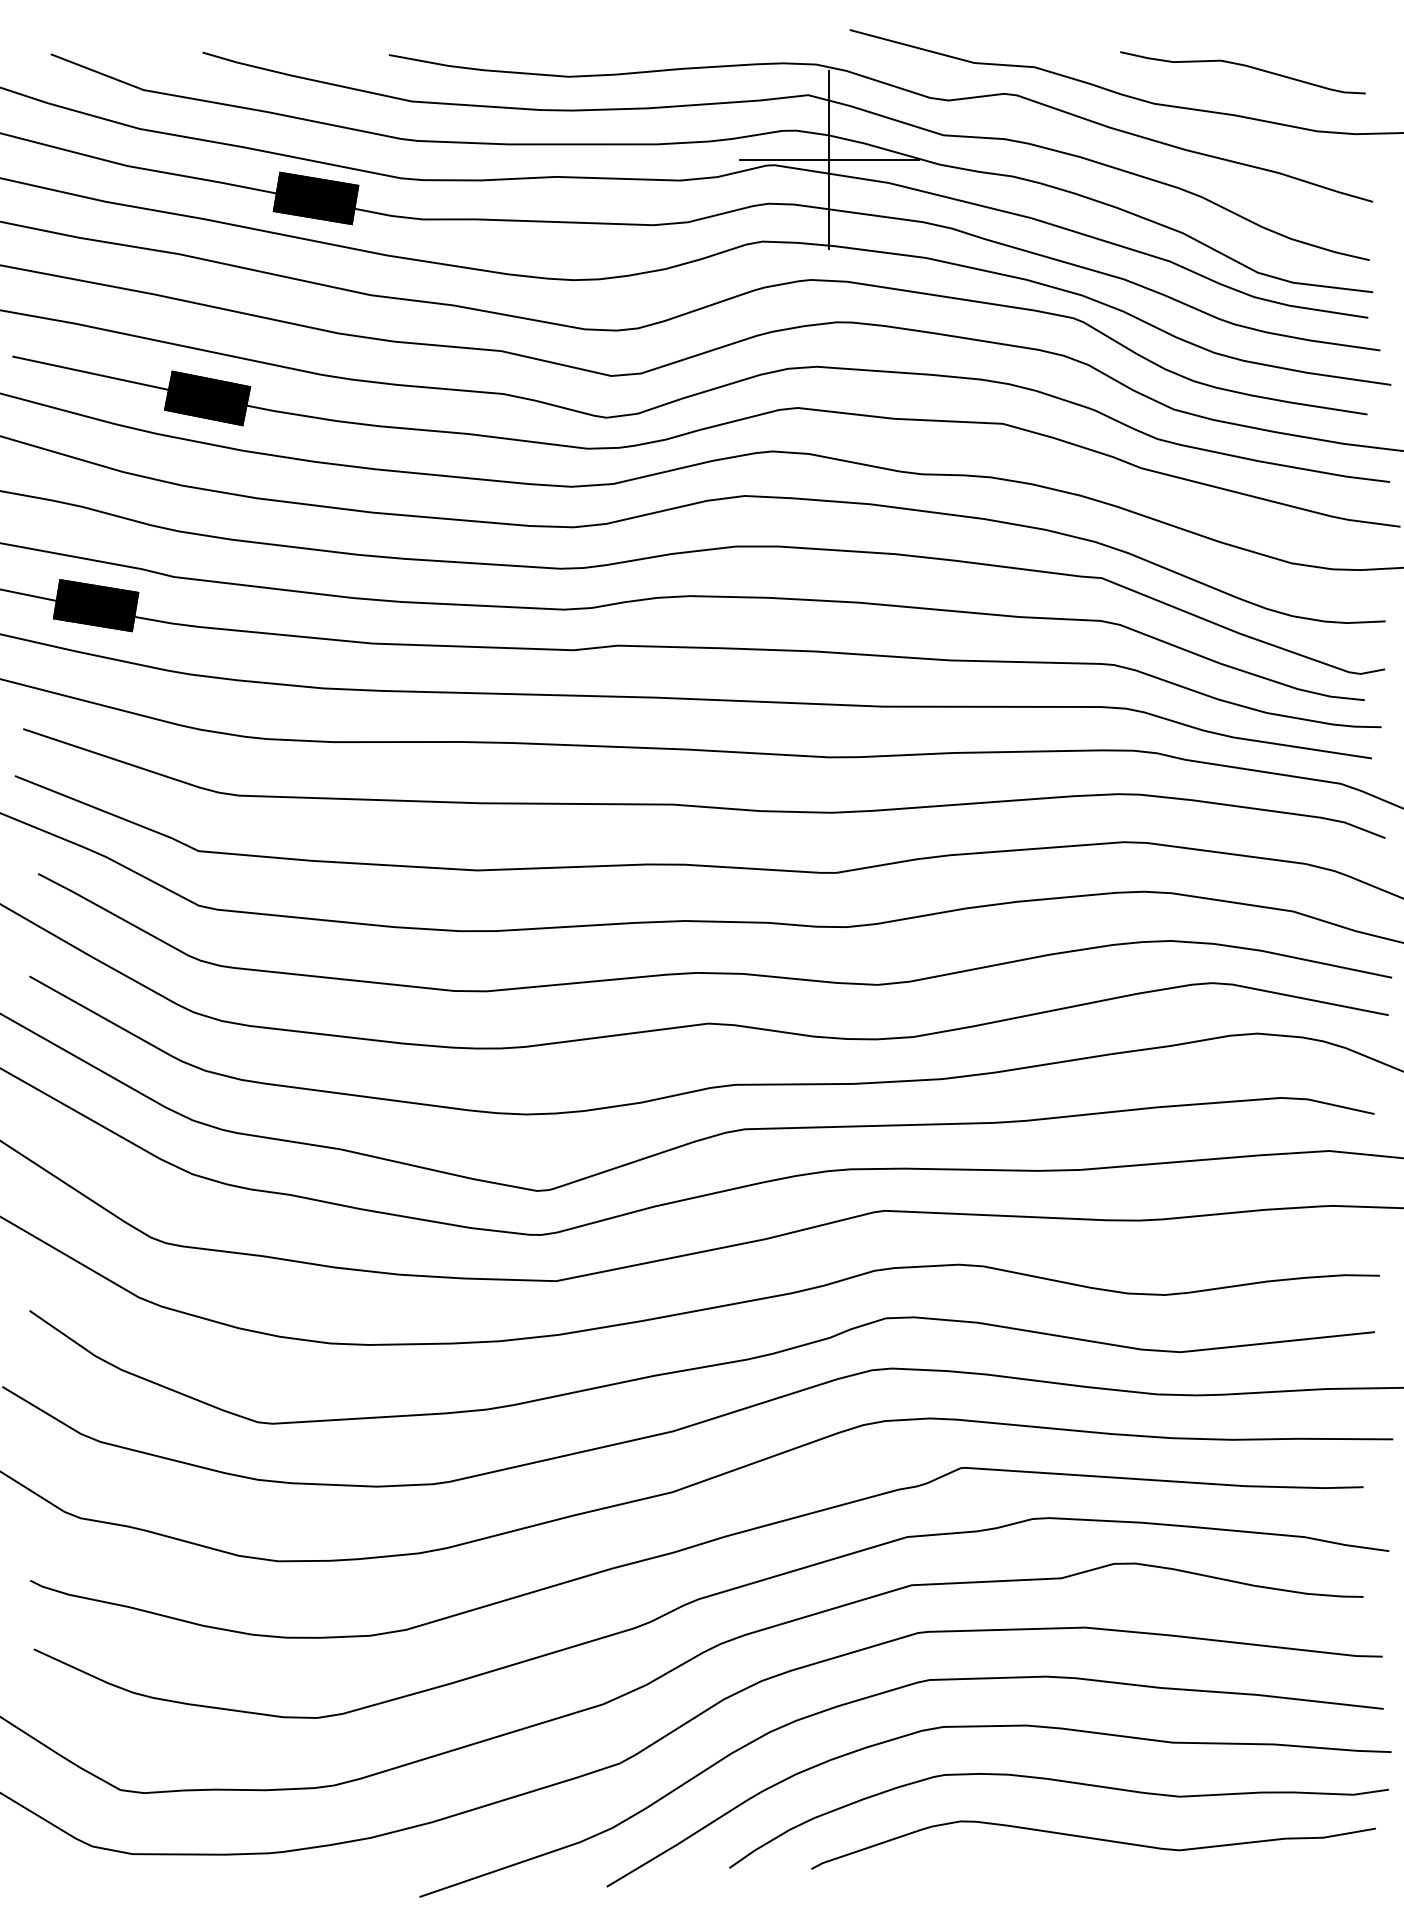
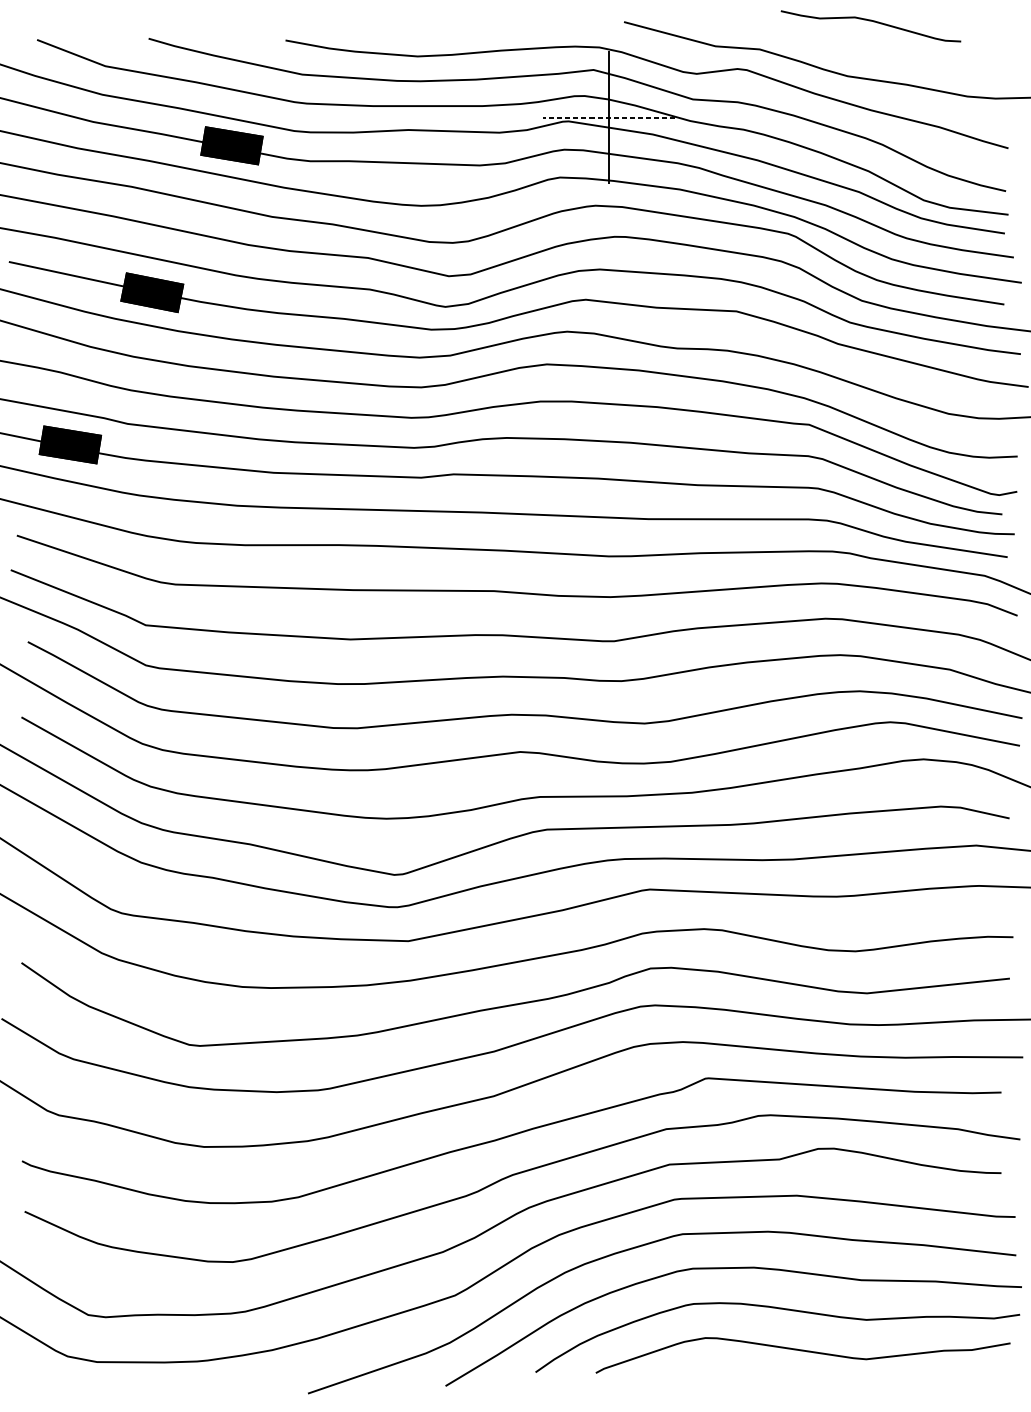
curve: (1243, 66) -> (871, 21), moved
line: (828, 160) -> (608, 117), solid -> dashed

